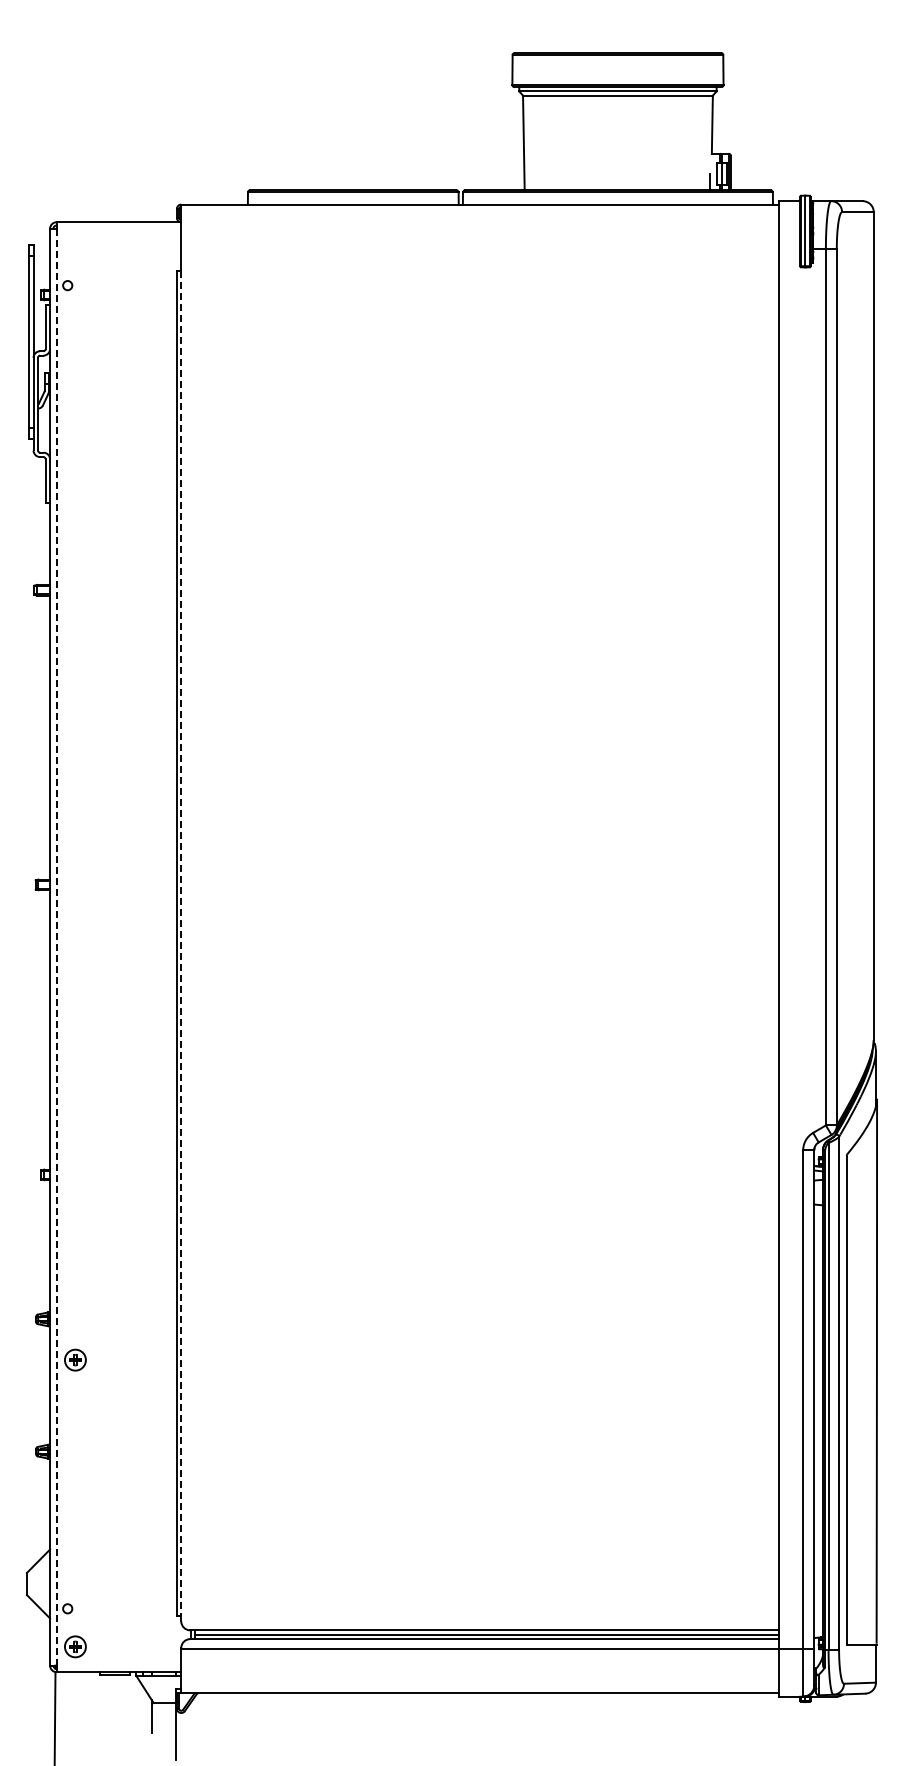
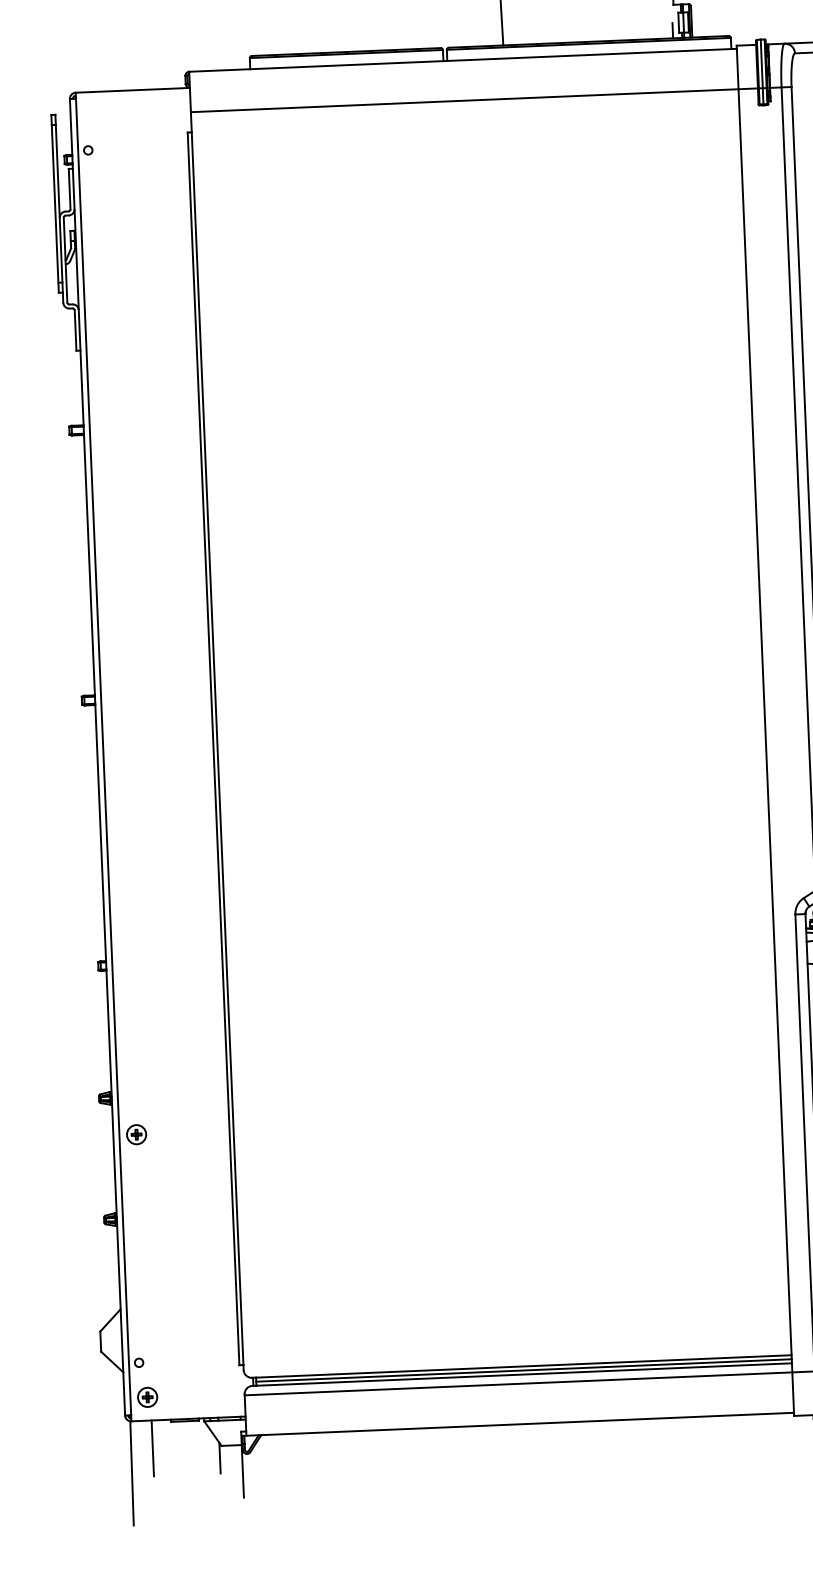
line: (495, 248) -> (478, 99), added
line: (181, 943) -> (217, 748), dashed -> solid
line: (56, 947) -> (103, 757), dashed -> solid
line: (78, 1702) -> (152, 1448), added

